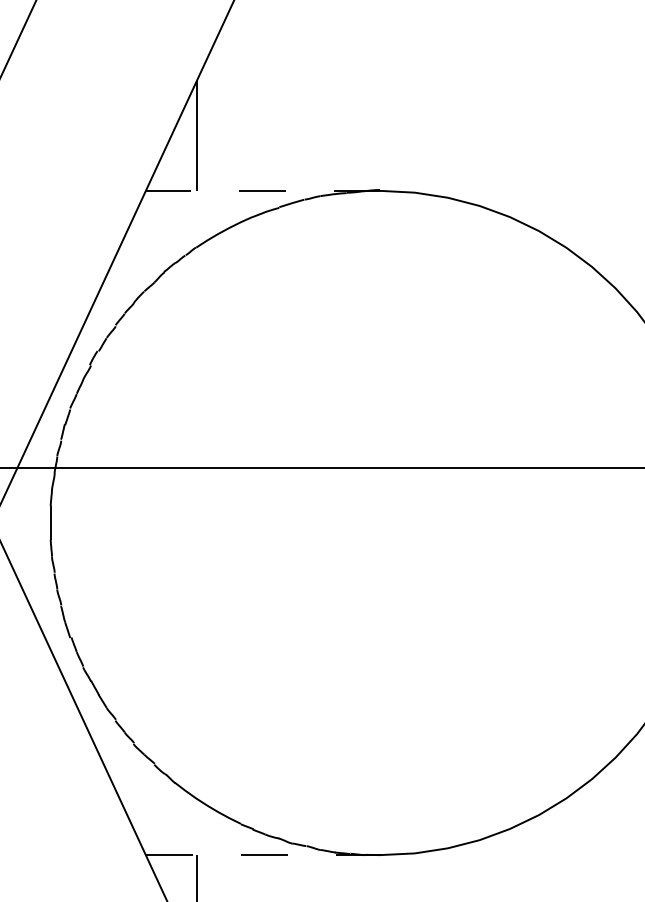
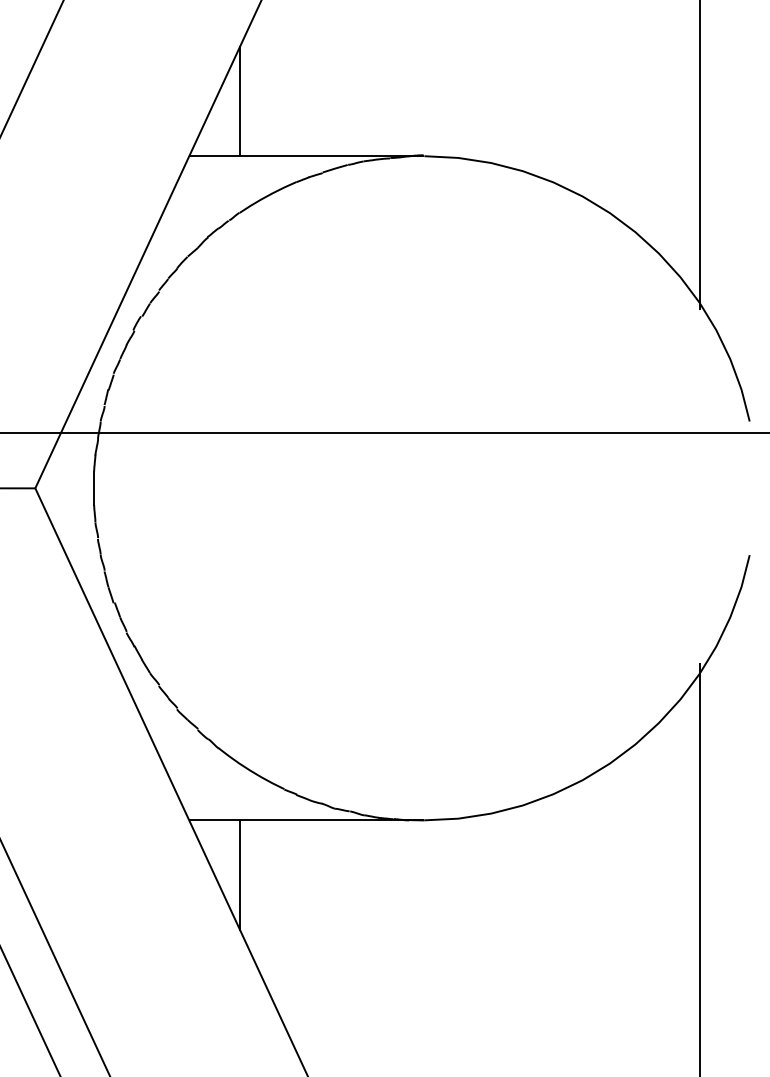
line: (263, 191) -> (306, 156), dashed -> solid
line: (263, 855) -> (306, 820), dashed -> solid

